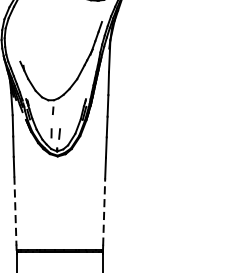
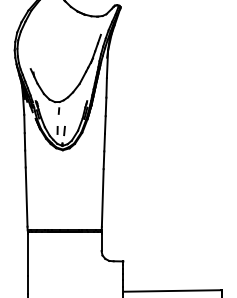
line: (15, 211) -> (26, 197), dashed -> solid
line: (103, 211) -> (102, 197), dashed -> solid

